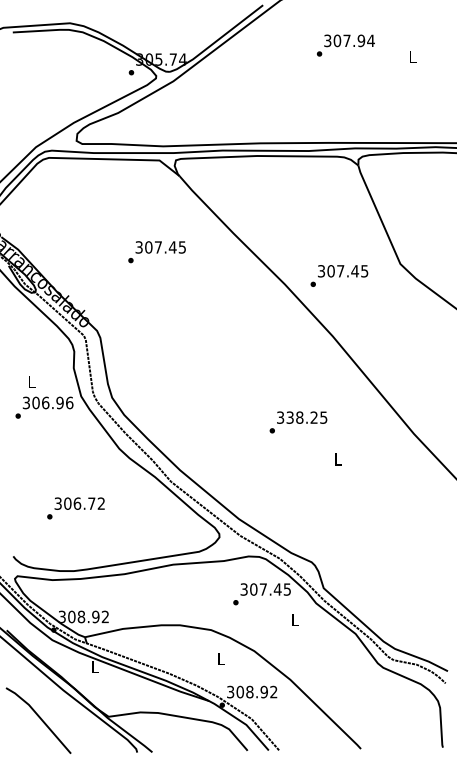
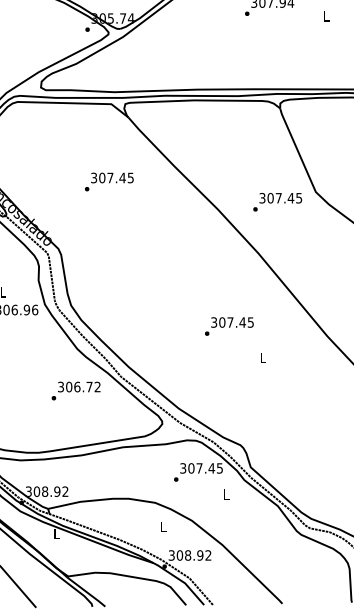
text: (339, 275) -> (277, 201), moved
text: (302, 417) -> (232, 322), 338.25 -> 307.45
text: (75, 508) -> (75, 391), moved

